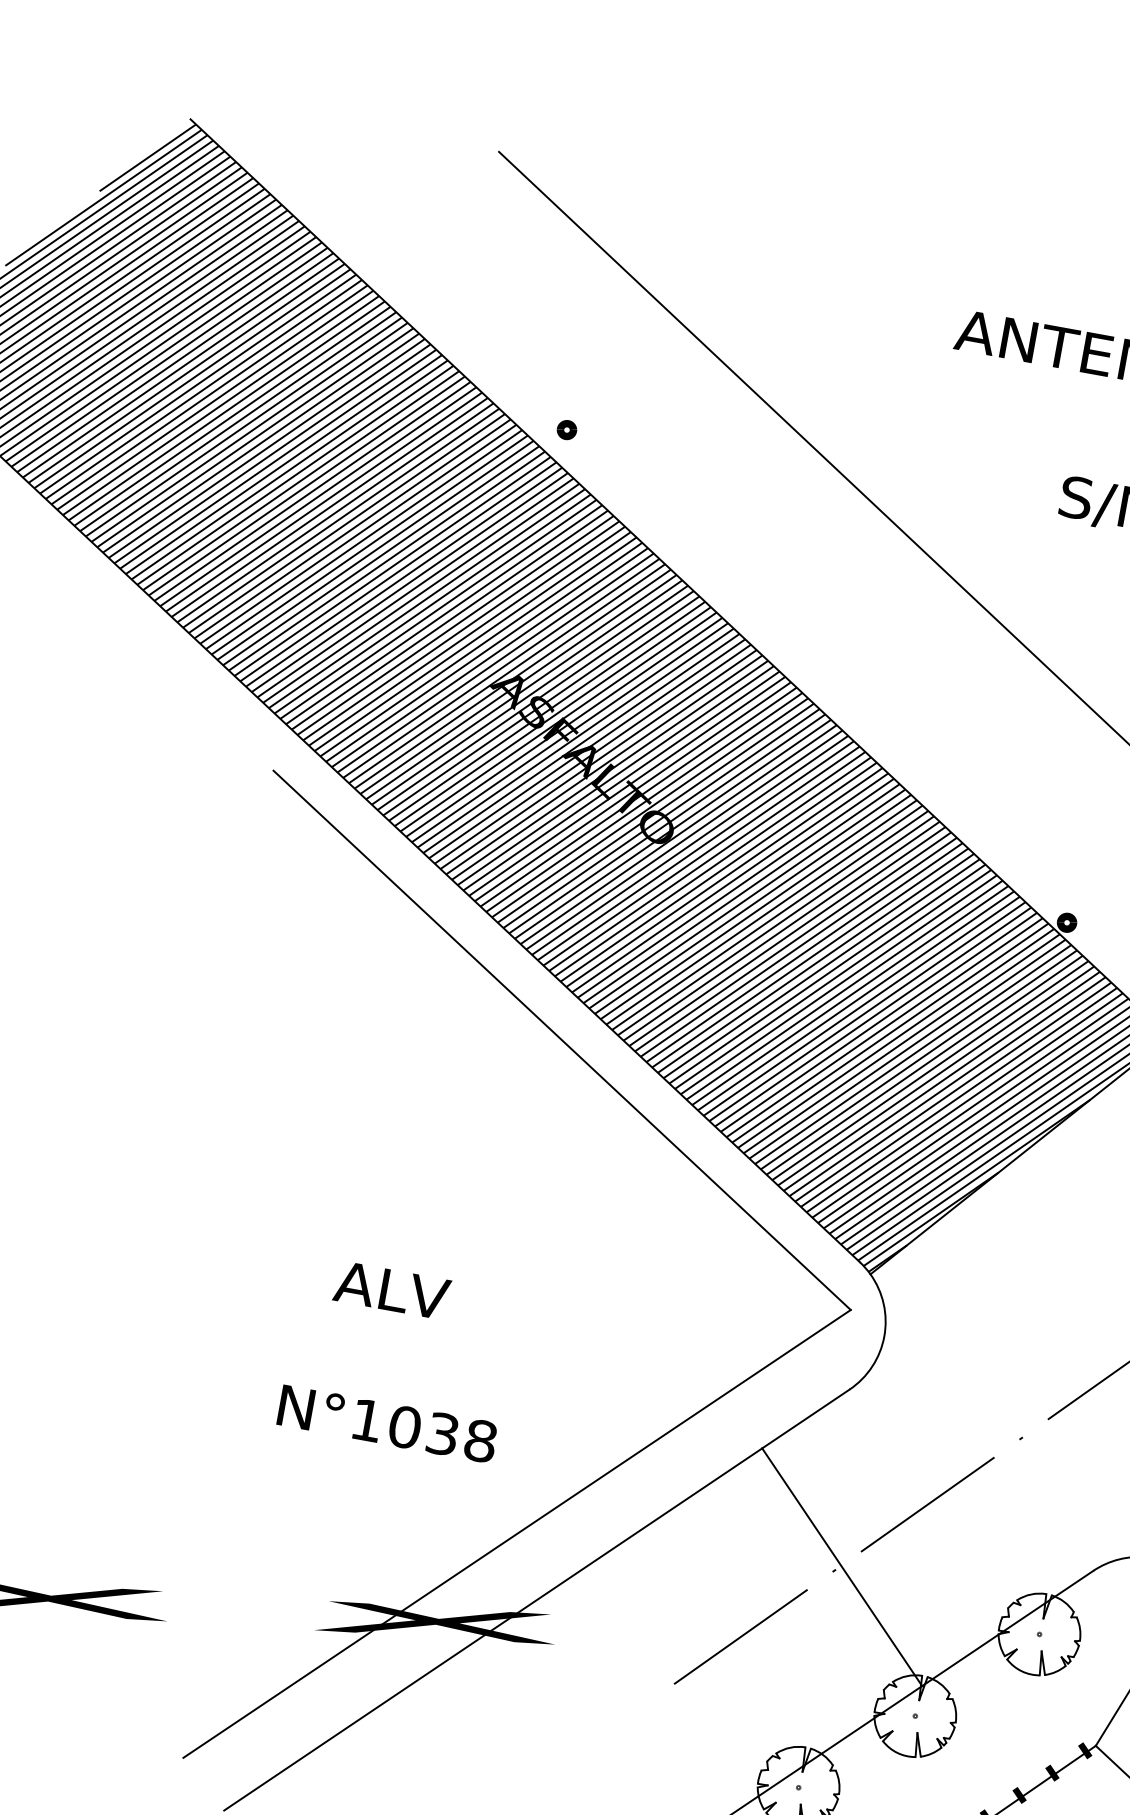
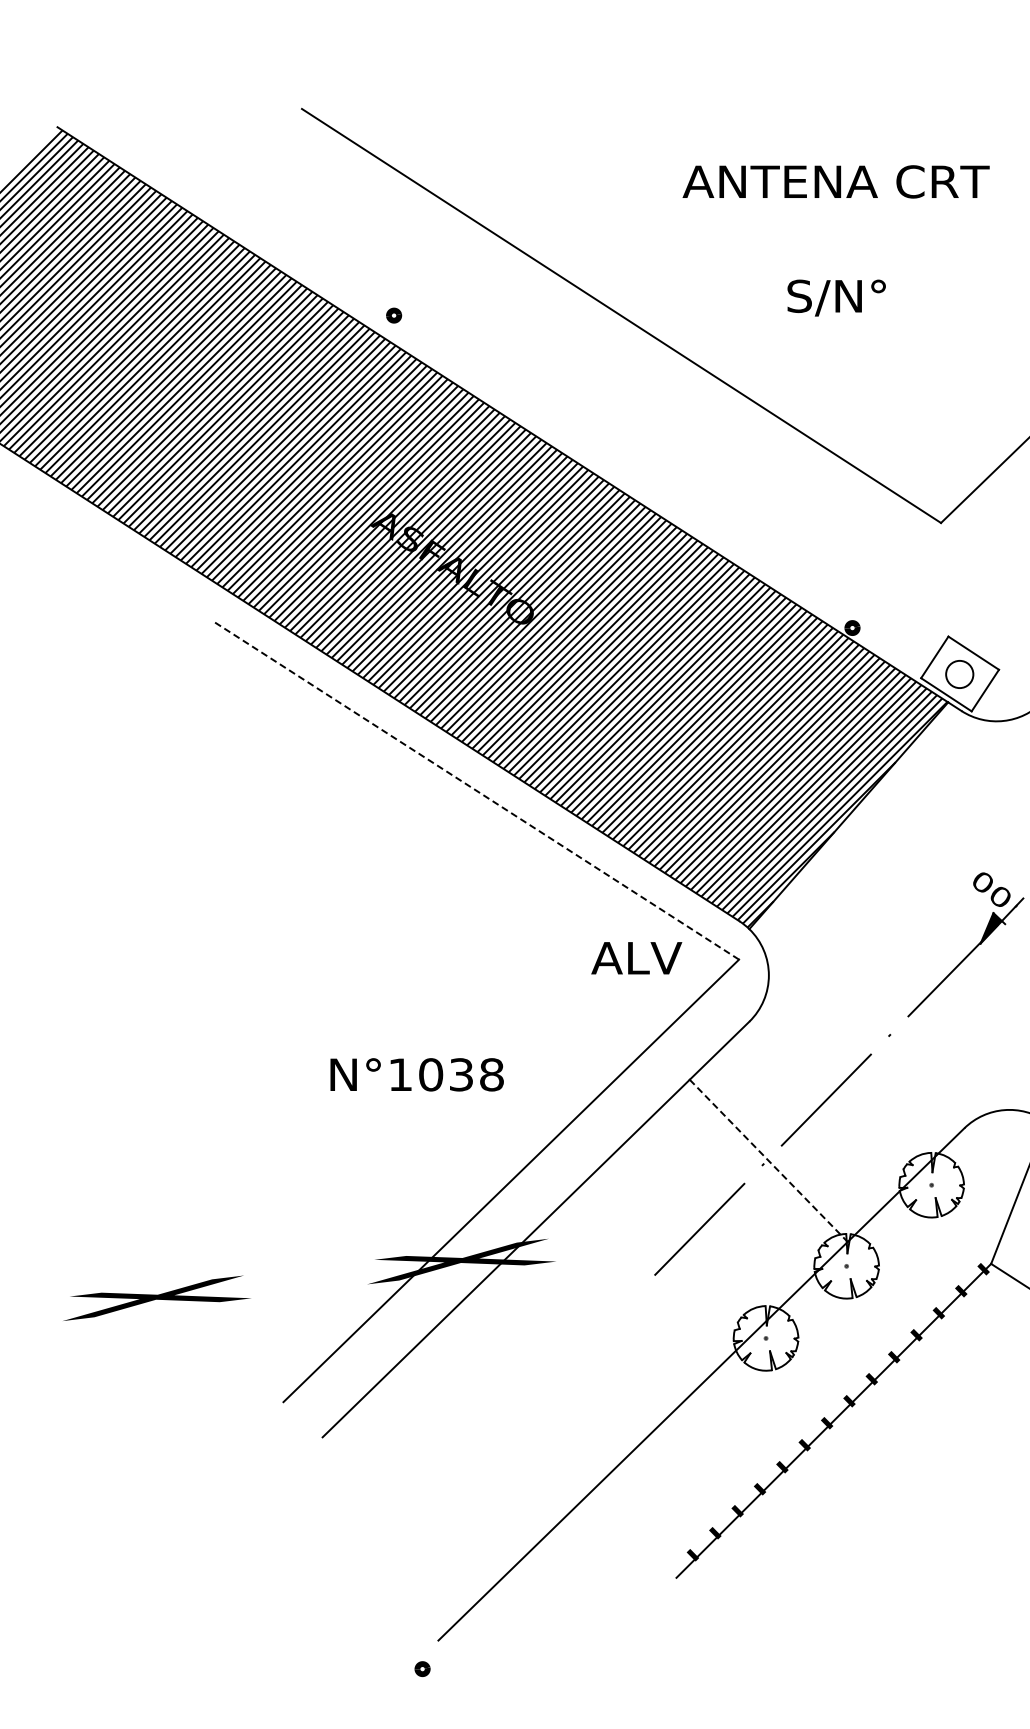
line: (562, 1039) -> (476, 790), solid -> dashed
text: (391, 1290) -> (636, 958), moved
text: (386, 1423) -> (416, 1074), moved
line: (843, 1568) -> (769, 1161), solid -> dashed

